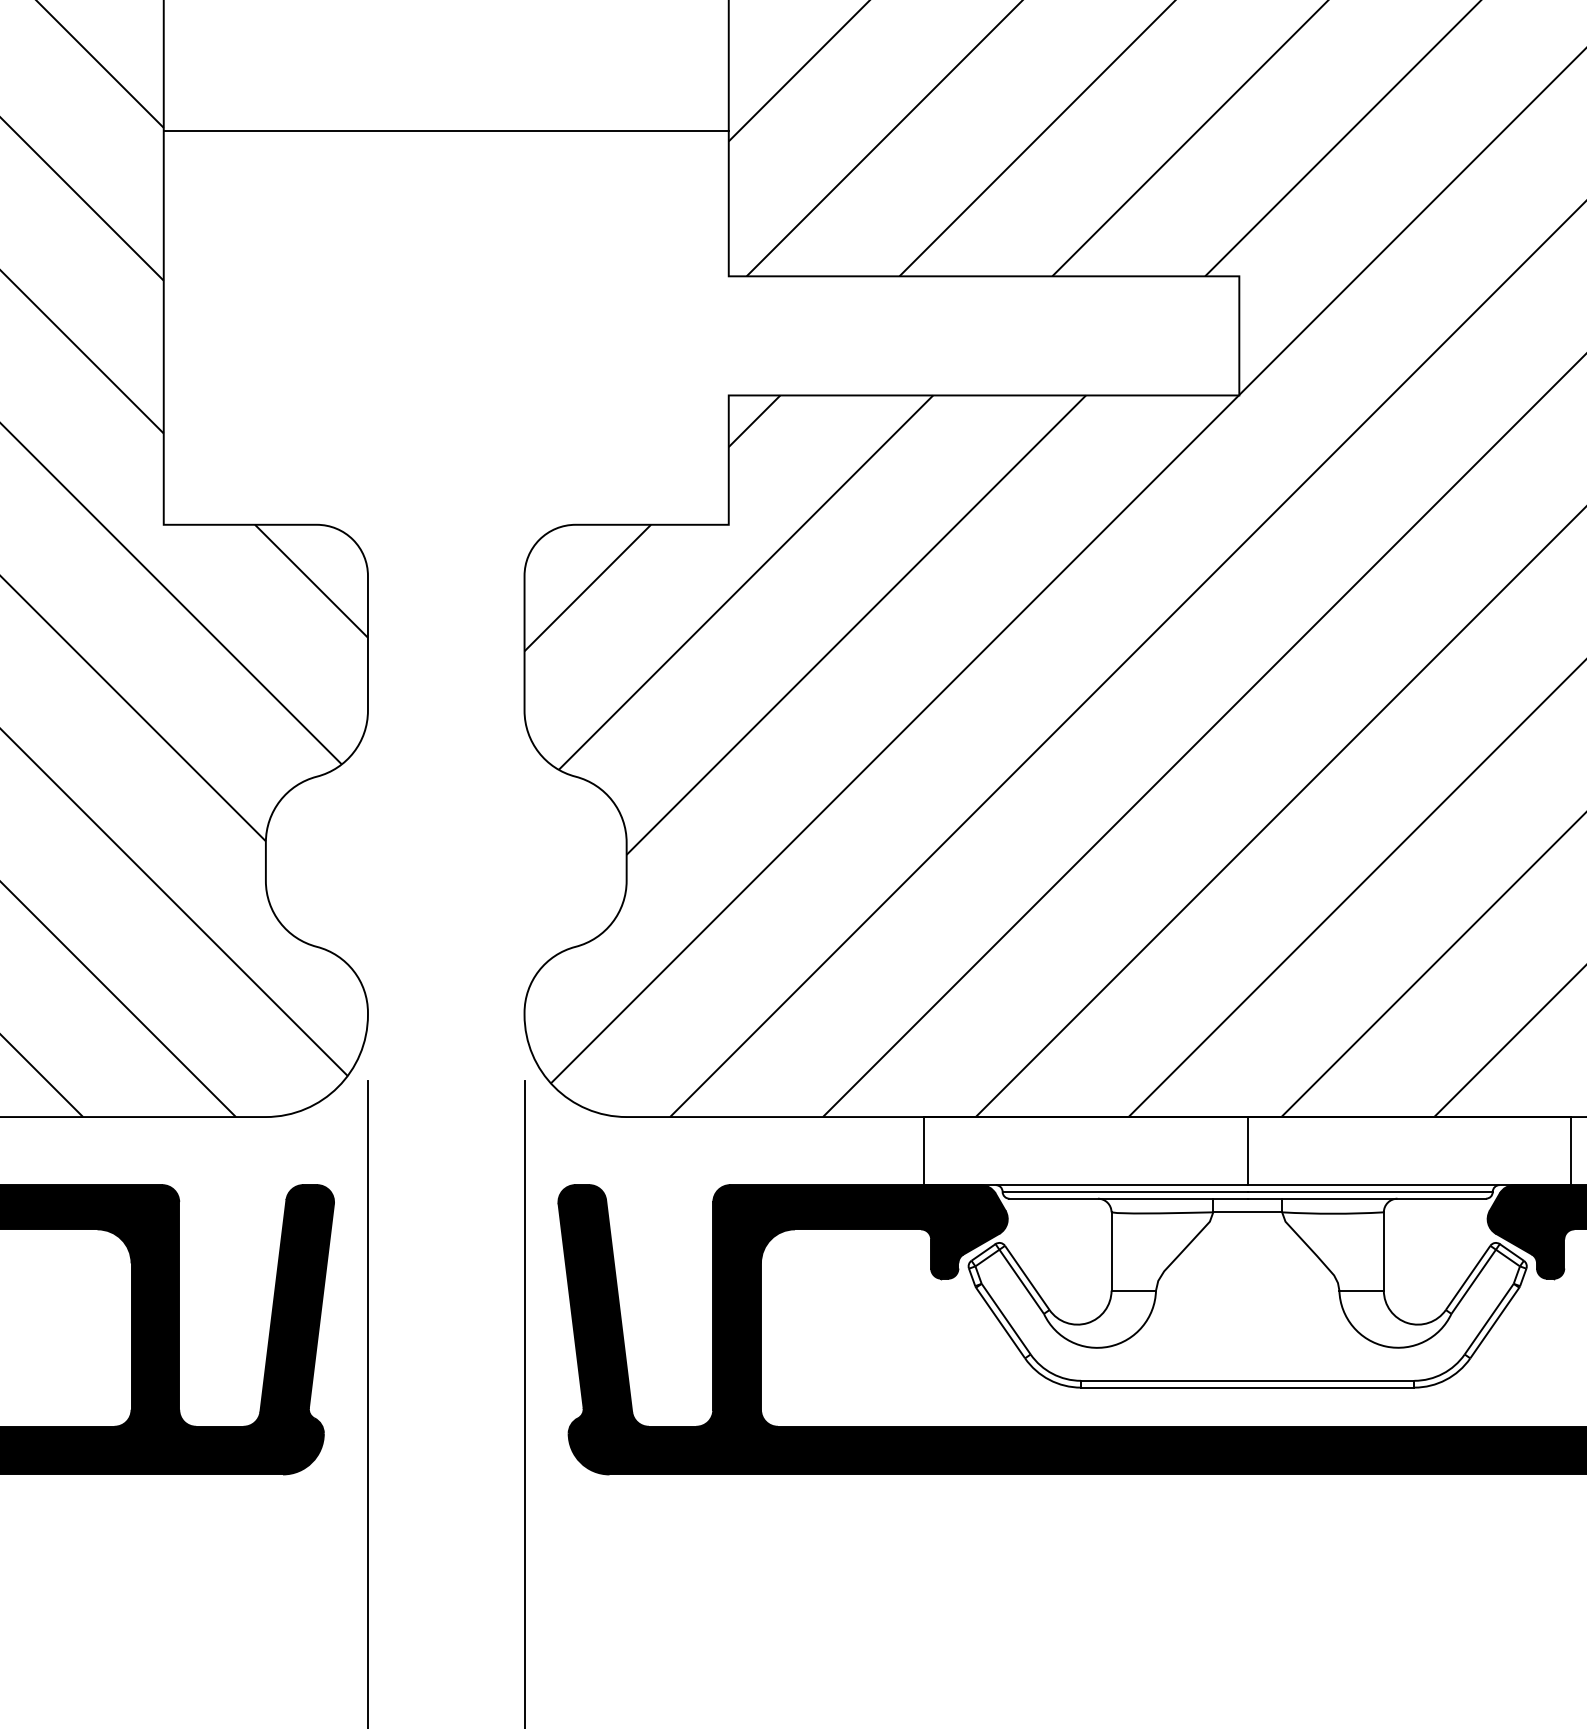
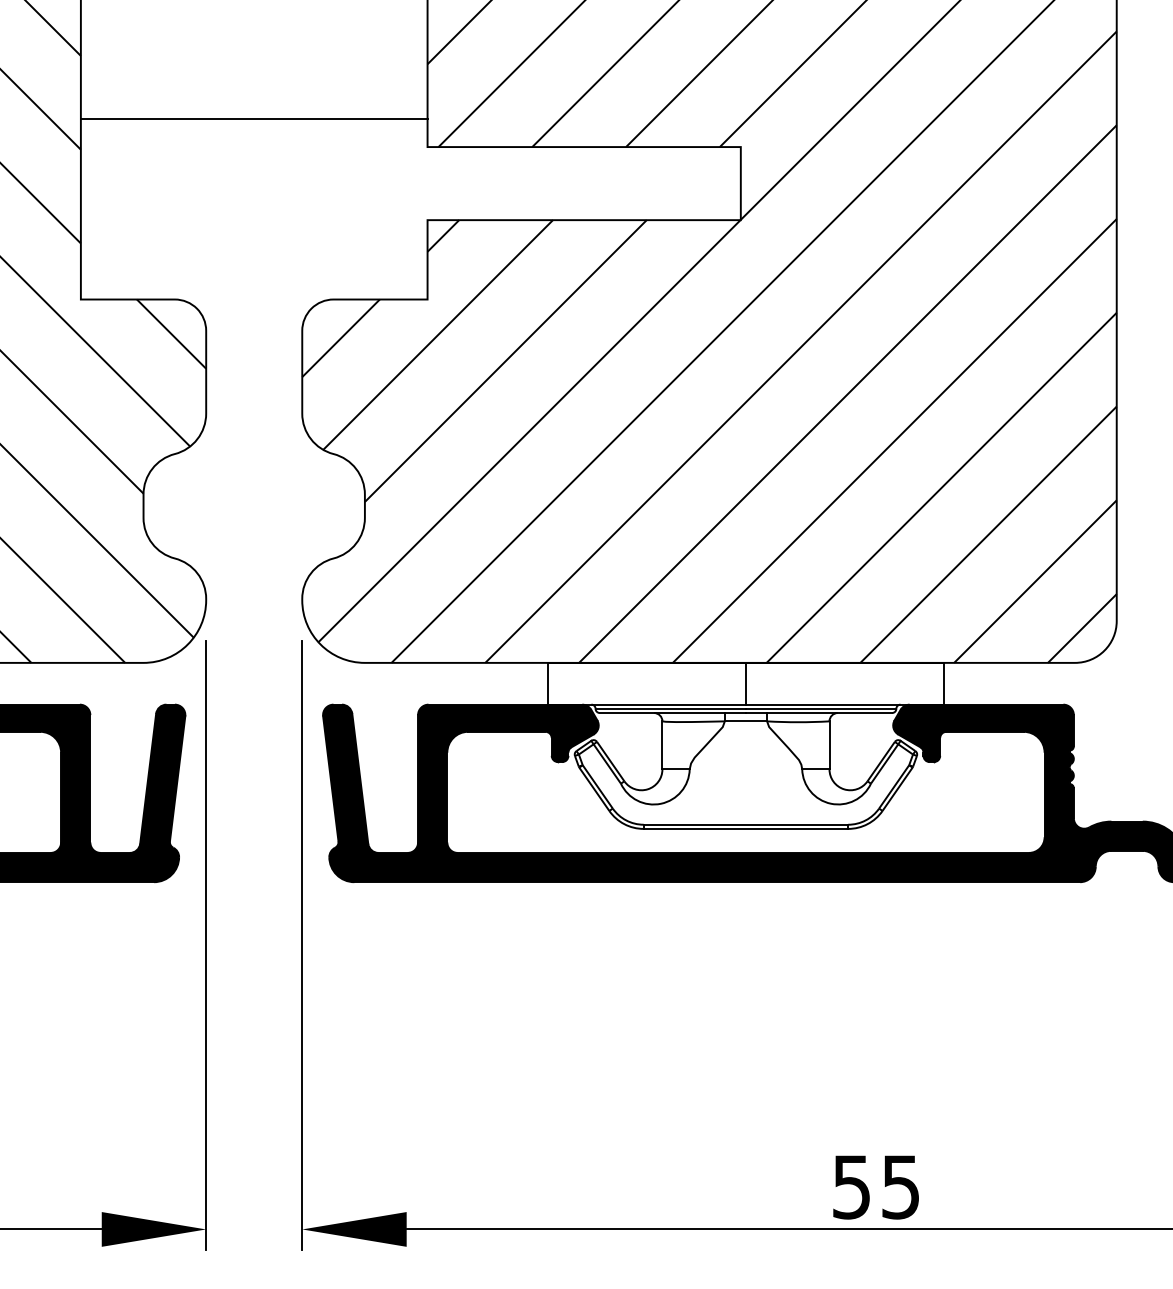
line: (445, 130) -> (253, 118), moved

